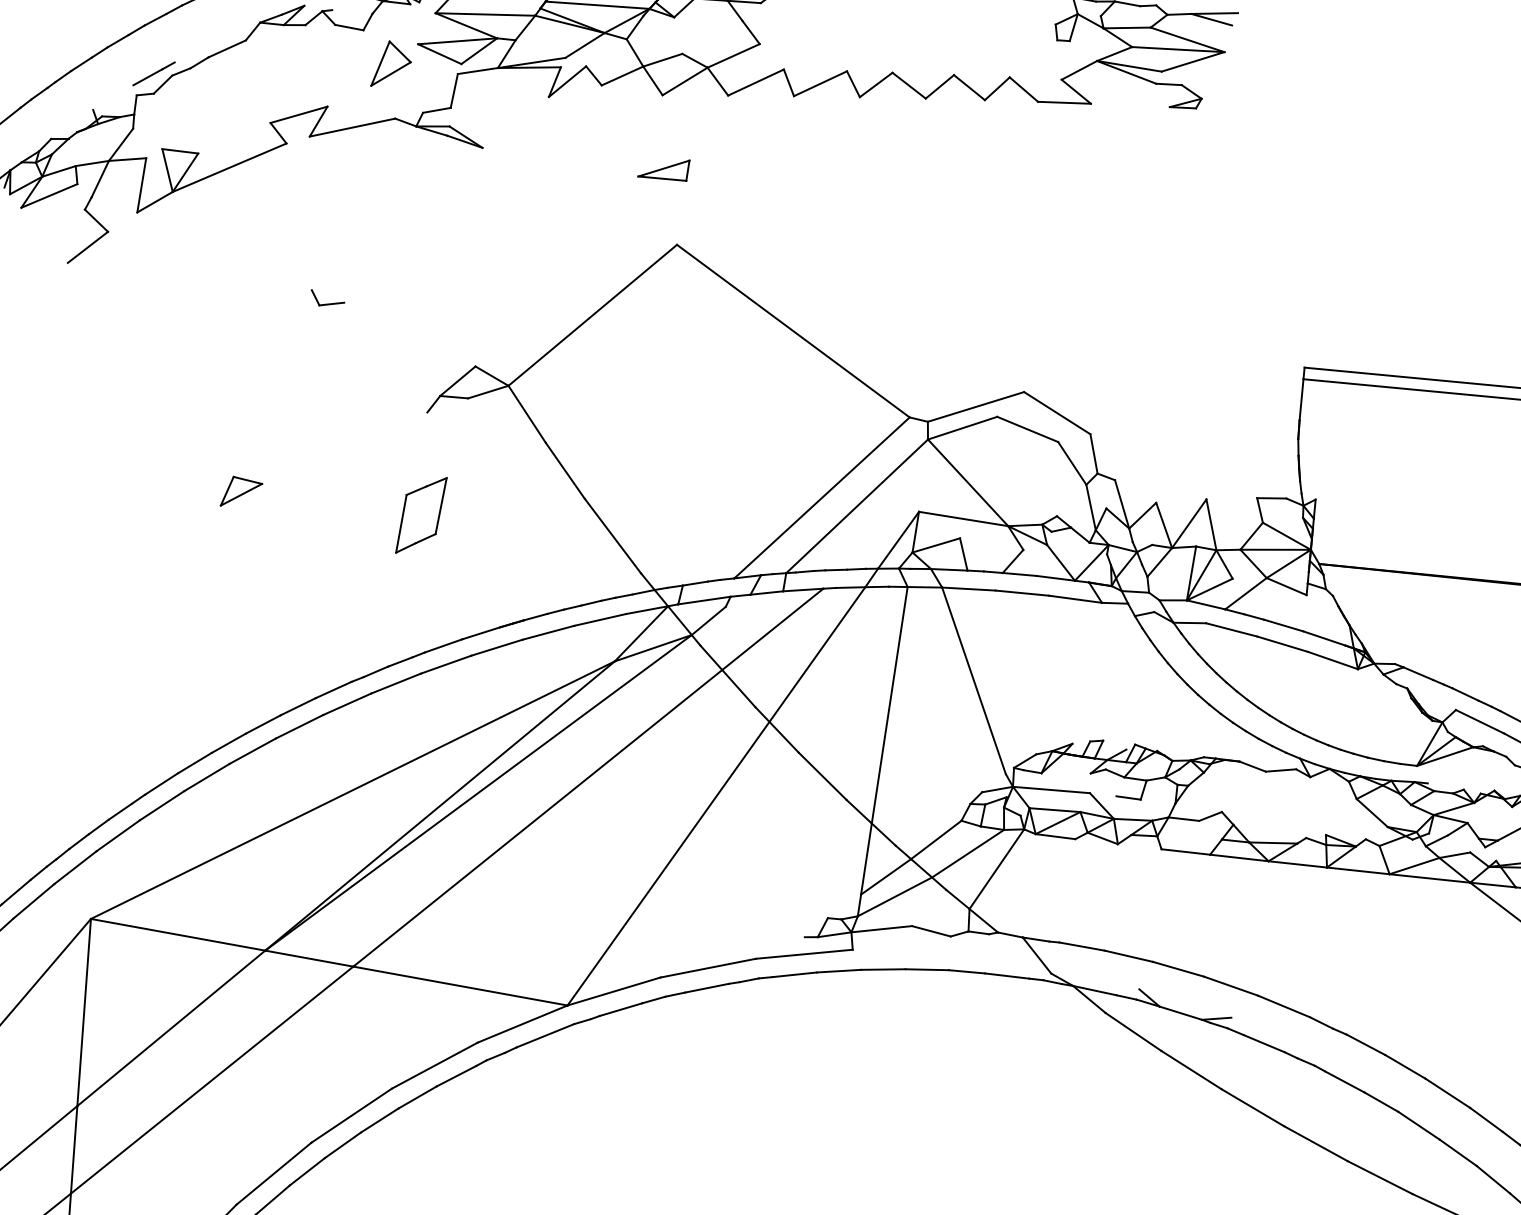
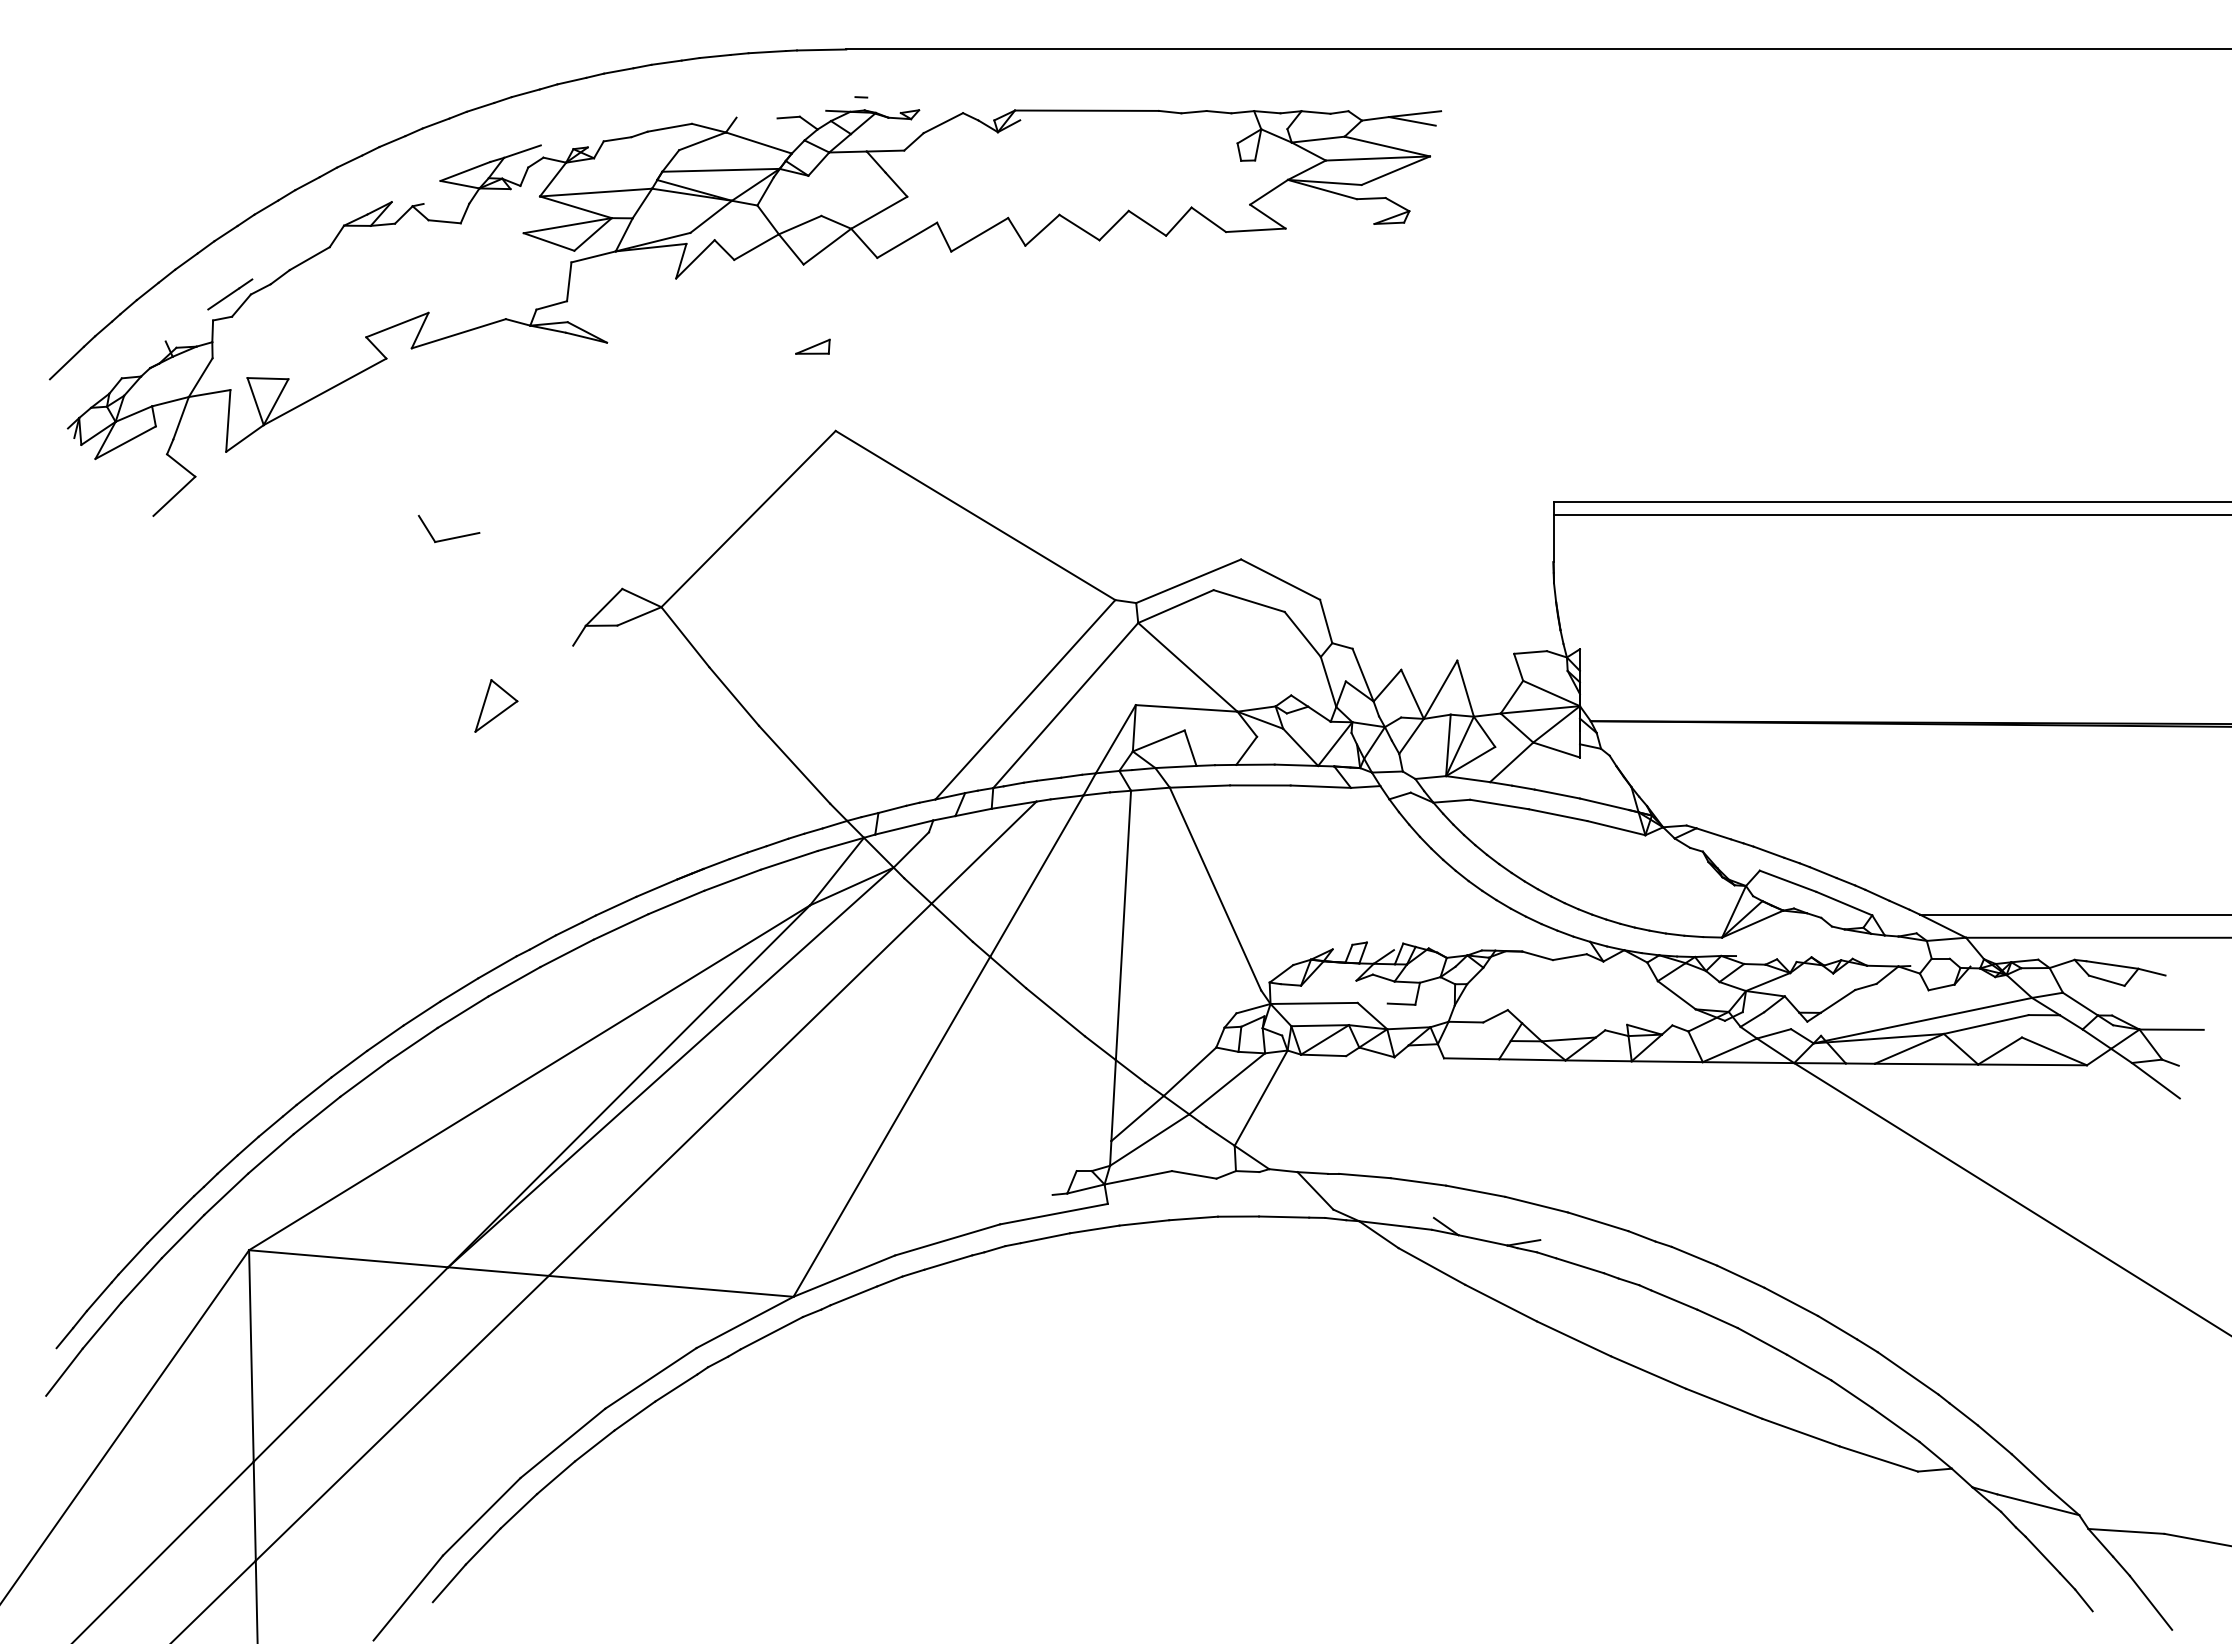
part: (392, 64) -> (496, 705), moved
part: (663, 168) -> (812, 346), size x0.6
part: (328, 298) -> (449, 528), size x1.6
part: (242, 492) -> (373, 755), removed
part: (420, 514) -> (576, 761), removed

